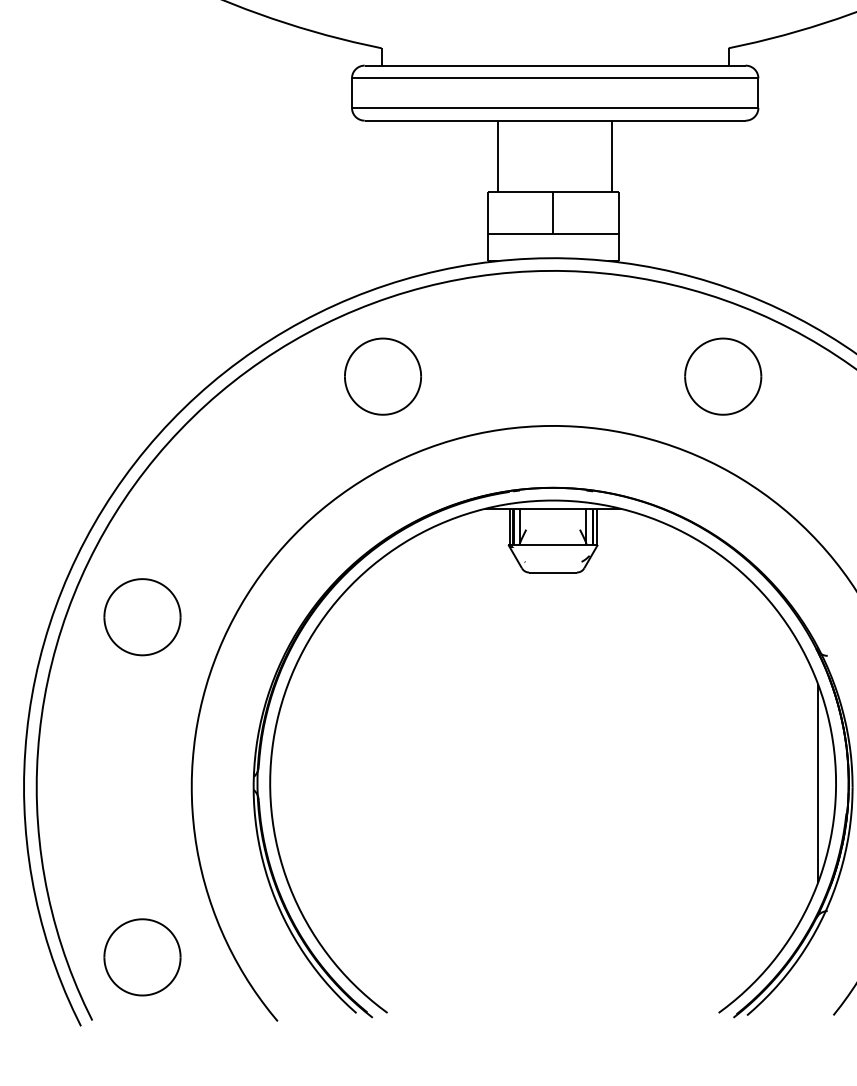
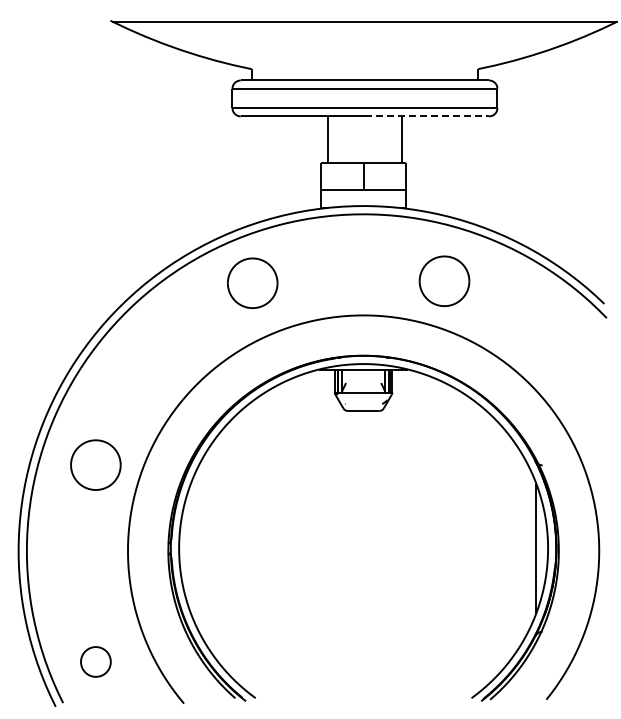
line: (651, 120) -> (427, 116), solid -> dashed
part: (723, 375) -> (444, 280), moved
part: (141, 616) -> (95, 464), moved
part: (141, 956) -> (95, 661), size x0.6

